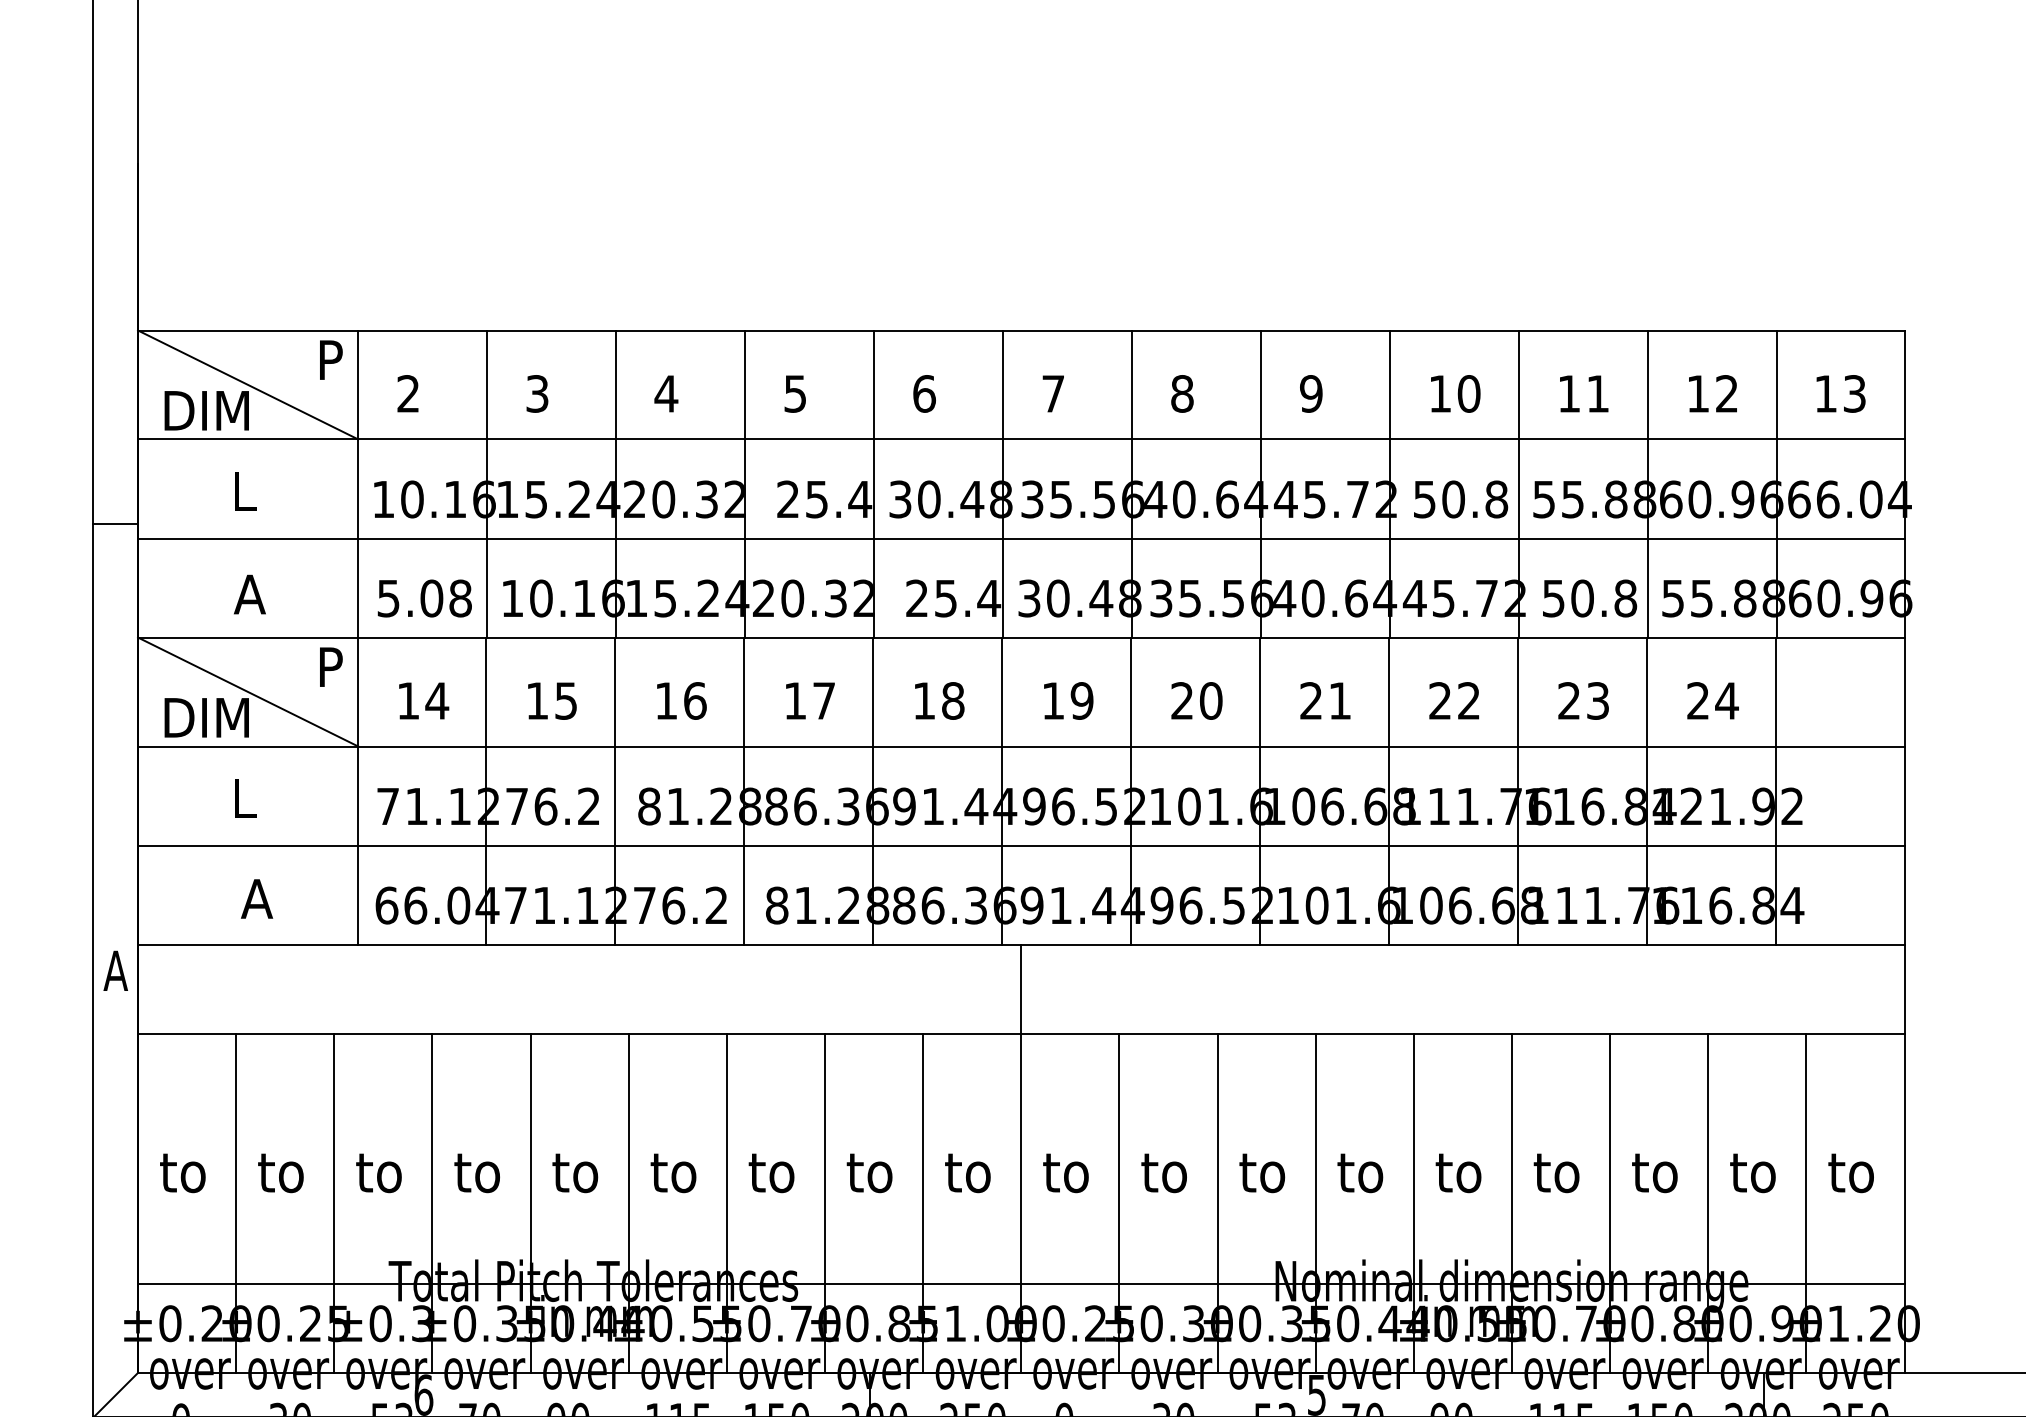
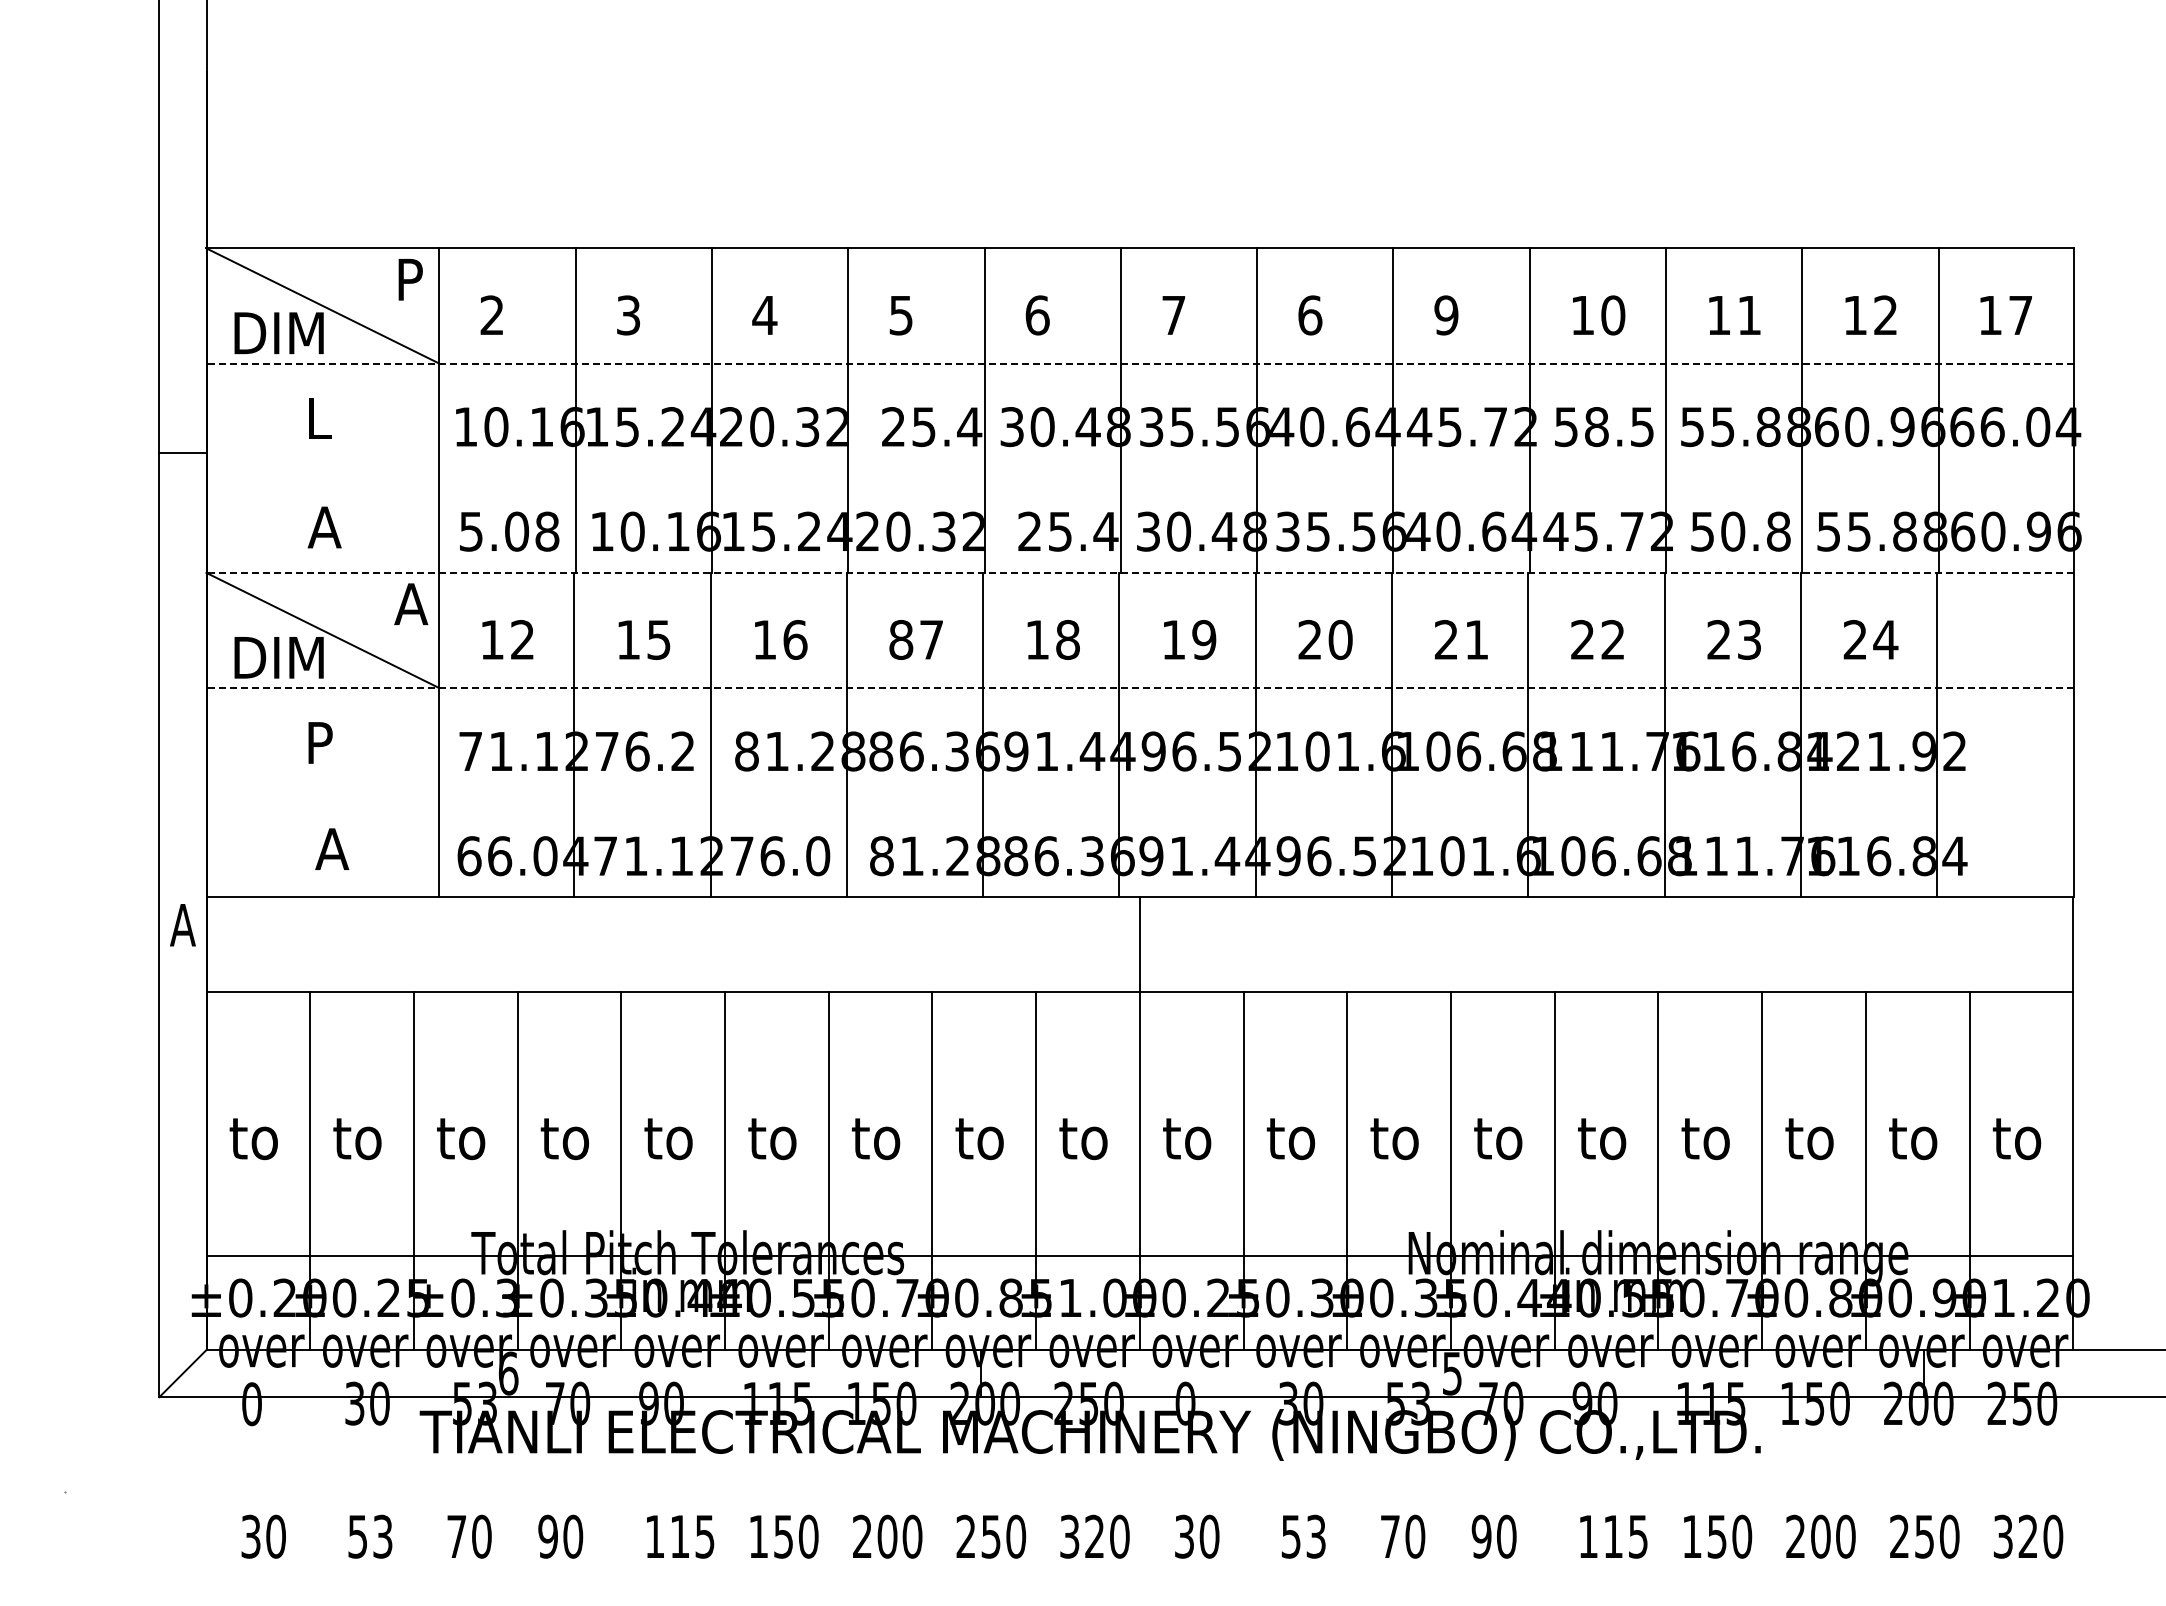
text: (1182, 393) -> (1310, 315), 8 -> 6
text: (1854, 393) -> (2020, 315), 13 -> 17
line: (1021, 439) -> (1140, 363), solid -> dashed
text: (1475, 499) -> (1619, 427), 50.8 -> 58.5
line: (1020, 538) -> (1139, 468), removed
line: (1021, 637) -> (1140, 572), solid -> dashed
text: (332, 667) -> (411, 604), P -> A
text: (437, 700) -> (522, 639), 14 -> 12
text: (795, 700) -> (901, 639), 17 -> 87
line: (1021, 746) -> (1140, 688), solid -> dashed
text: (245, 798) -> (320, 742), L -> P
line: (1020, 845) -> (1139, 792), removed
text: (717, 905) -> (818, 856), 76.2 -> 76.0

